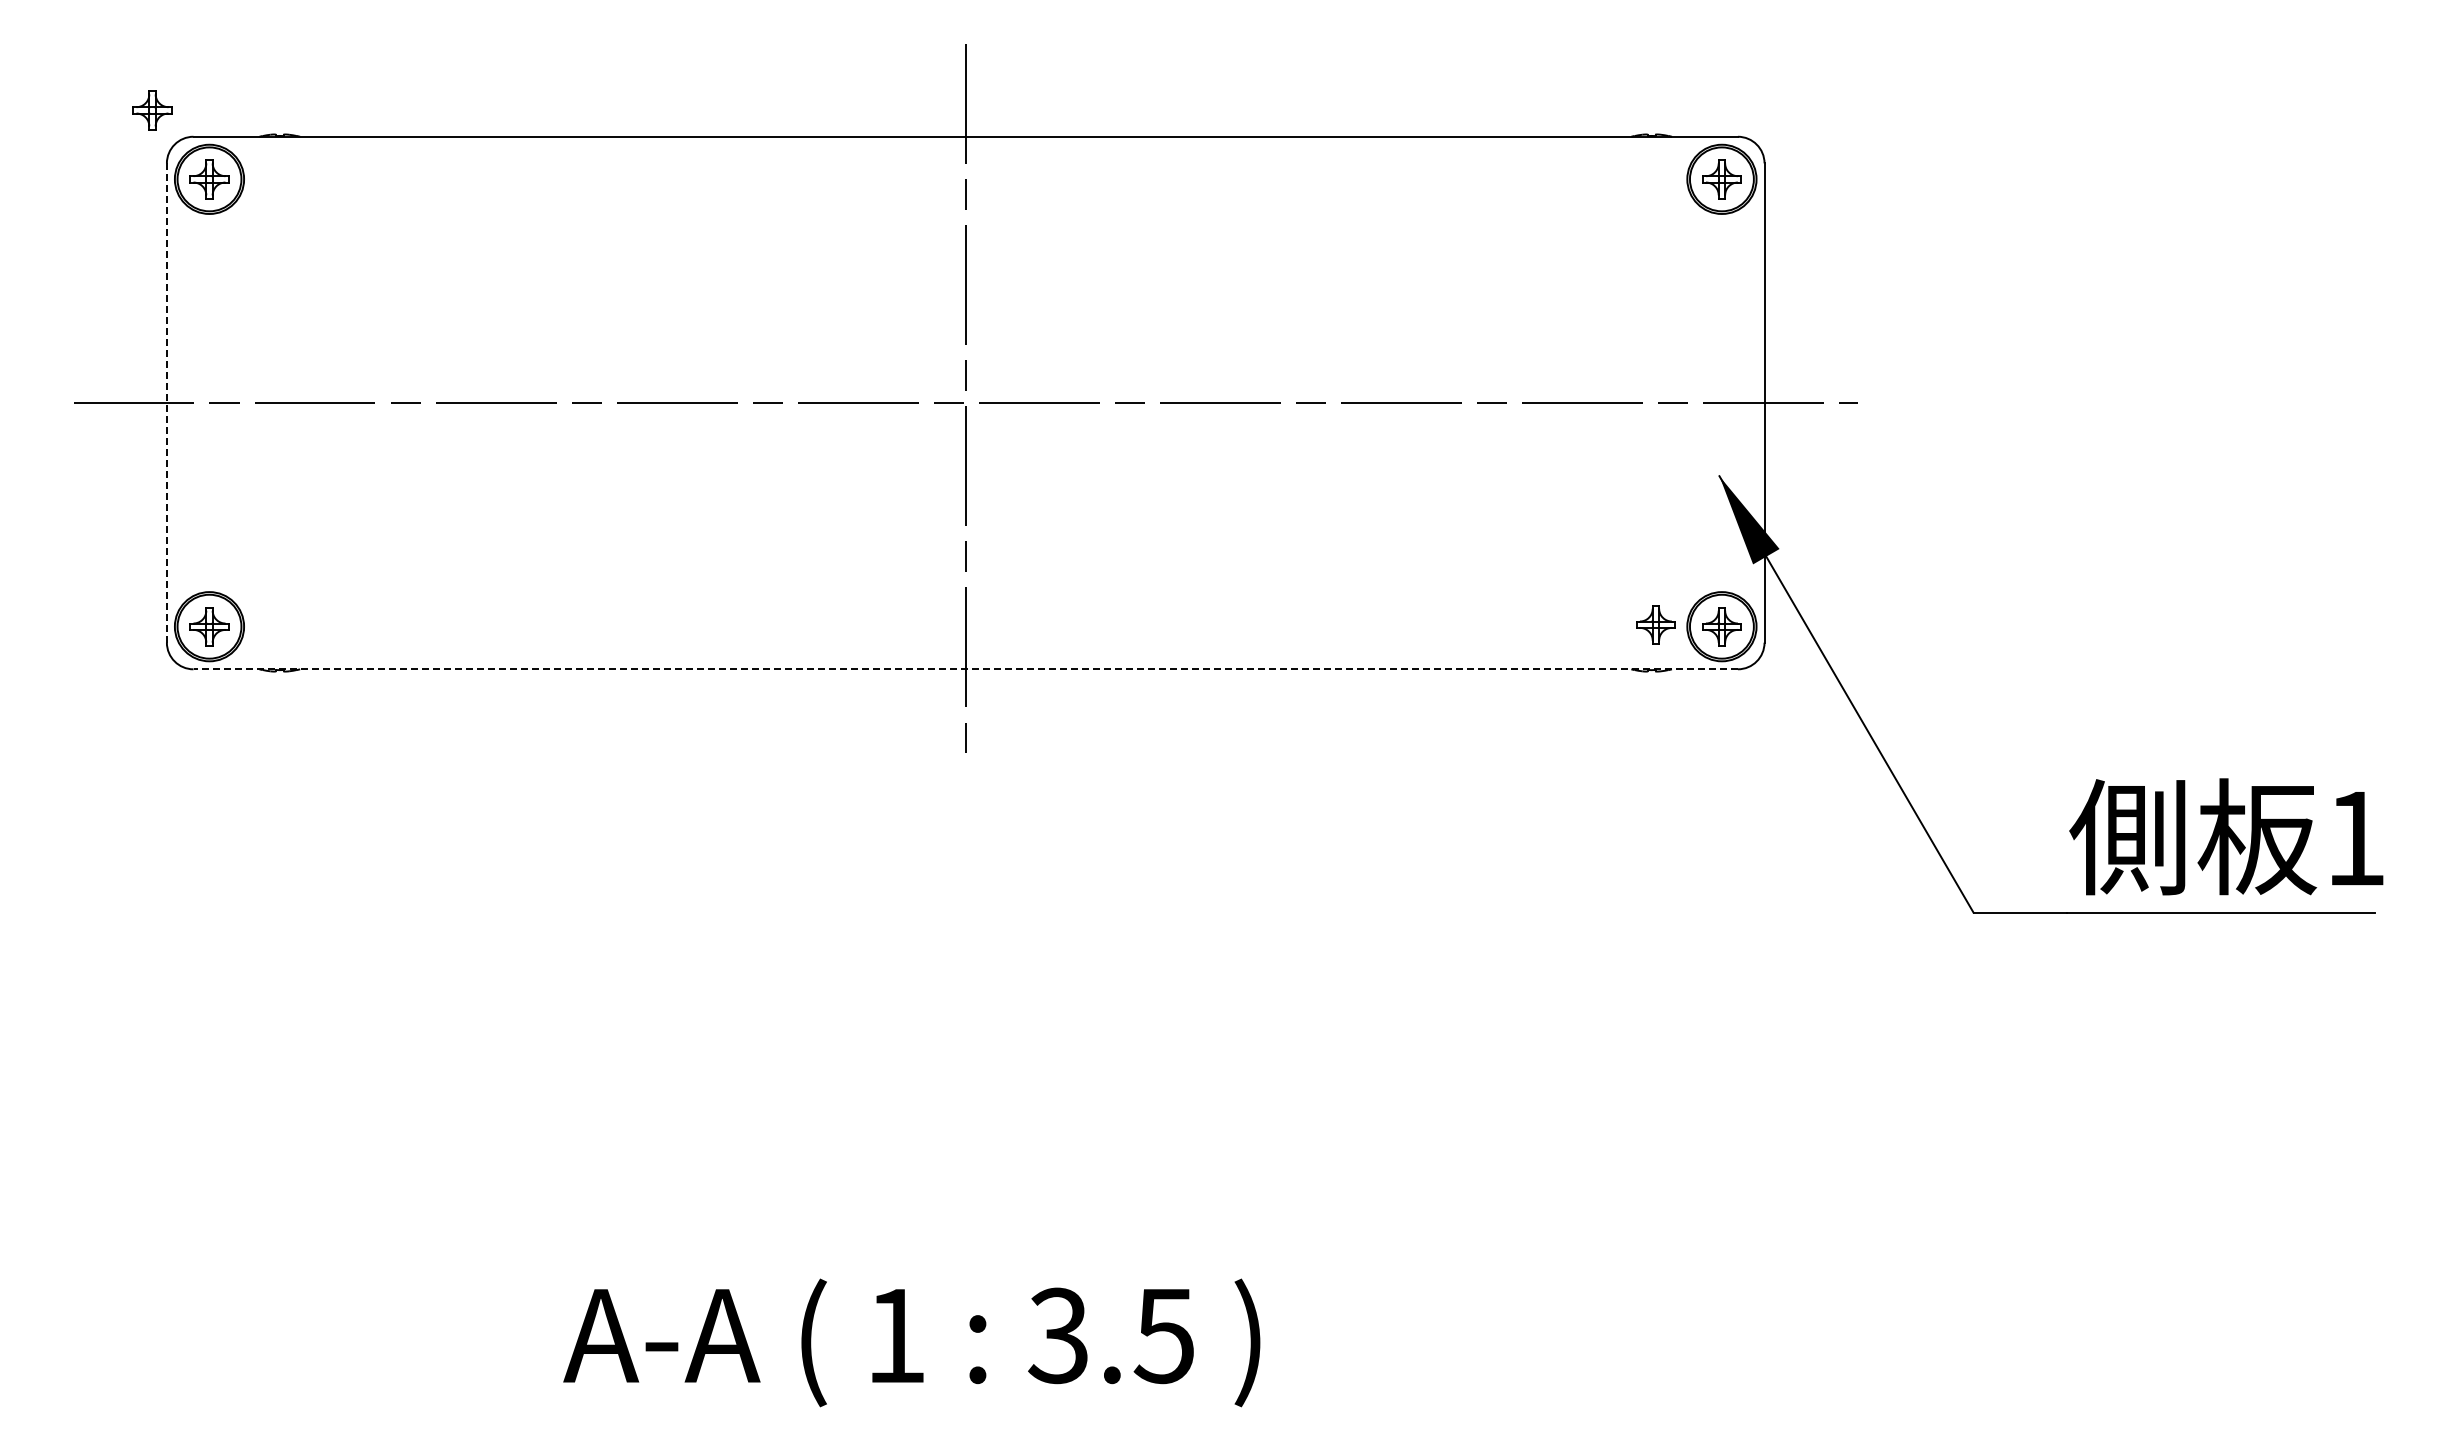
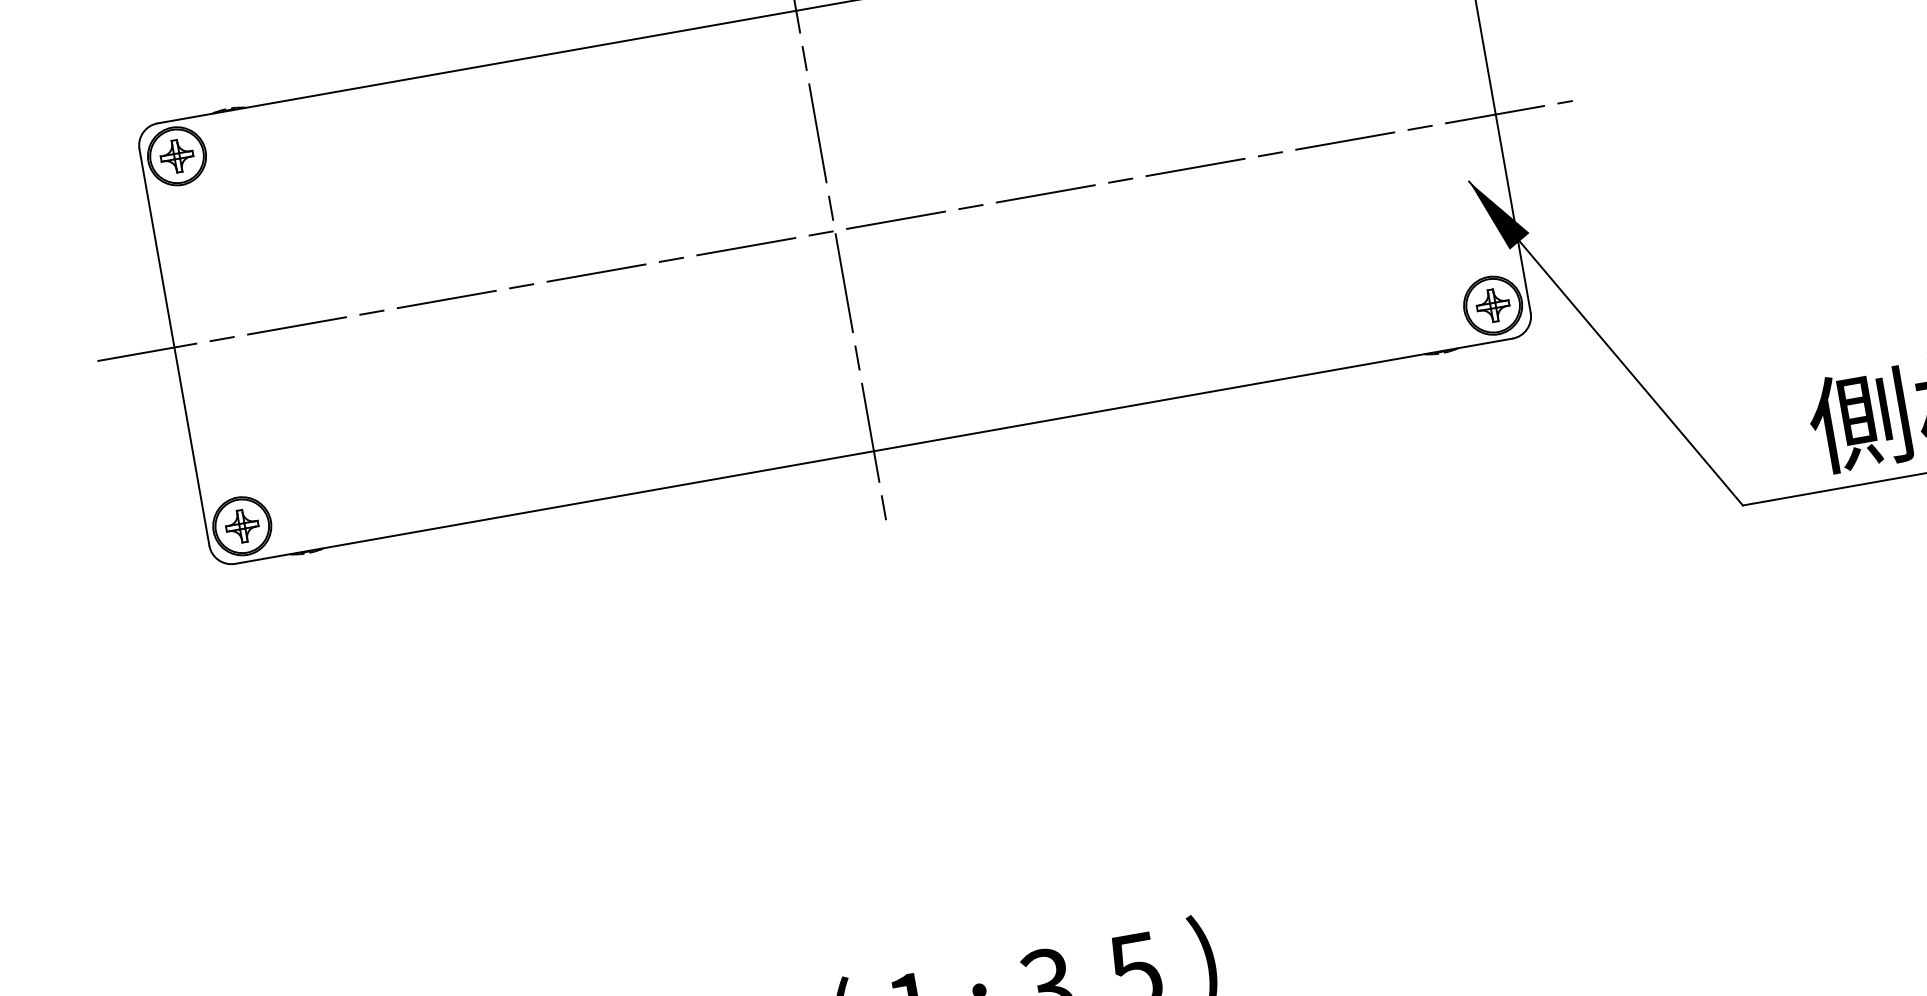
part: (152, 110) -> (119, 107), removed
line: (166, 403) -> (174, 347), dashed -> solid
part: (1655, 624) -> (1437, 313), removed
line: (965, 669) -> (873, 451), dashed -> solid

